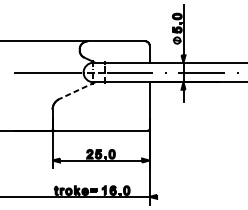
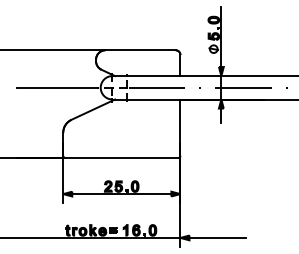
line: (76, 90) -> (92, 109), dashed -> solid
line: (180, 196) -> (217, 237), added

